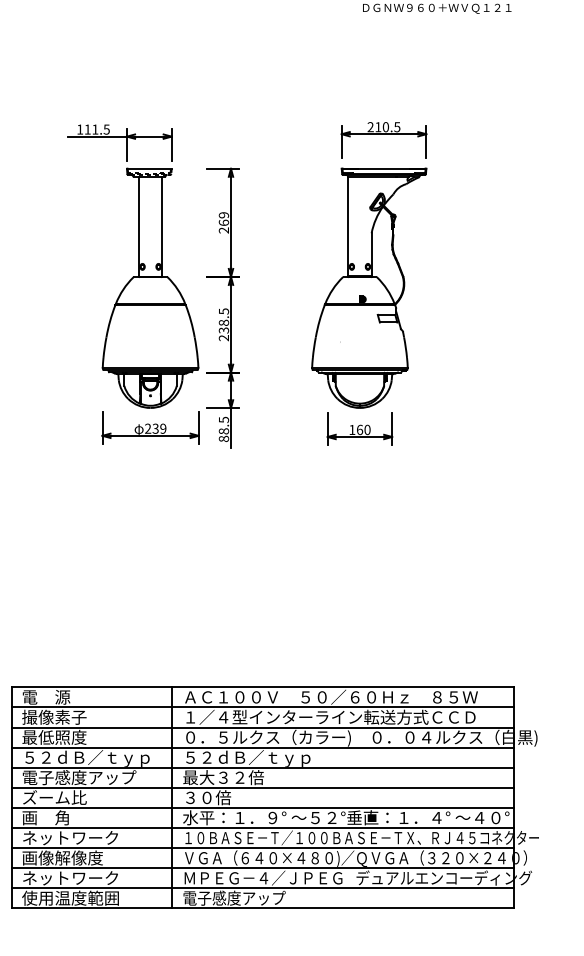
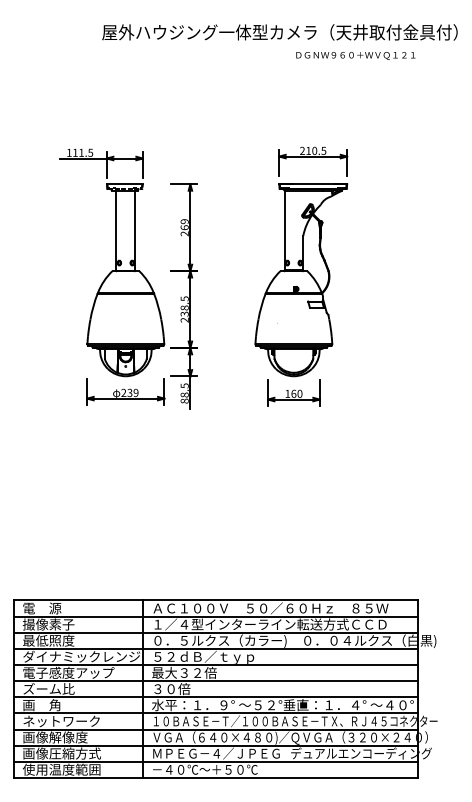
text: (95, 757) -> (81, 656), ５２ｄＢ／ｔｙｐ -> ダイナミックレンジ
text: (70, 878) -> (61, 753), ネットワーク -> 画像圧縮方式
text: (248, 897) -> (204, 769), 電子感度アップ -> －４０℃～＋５０℃

